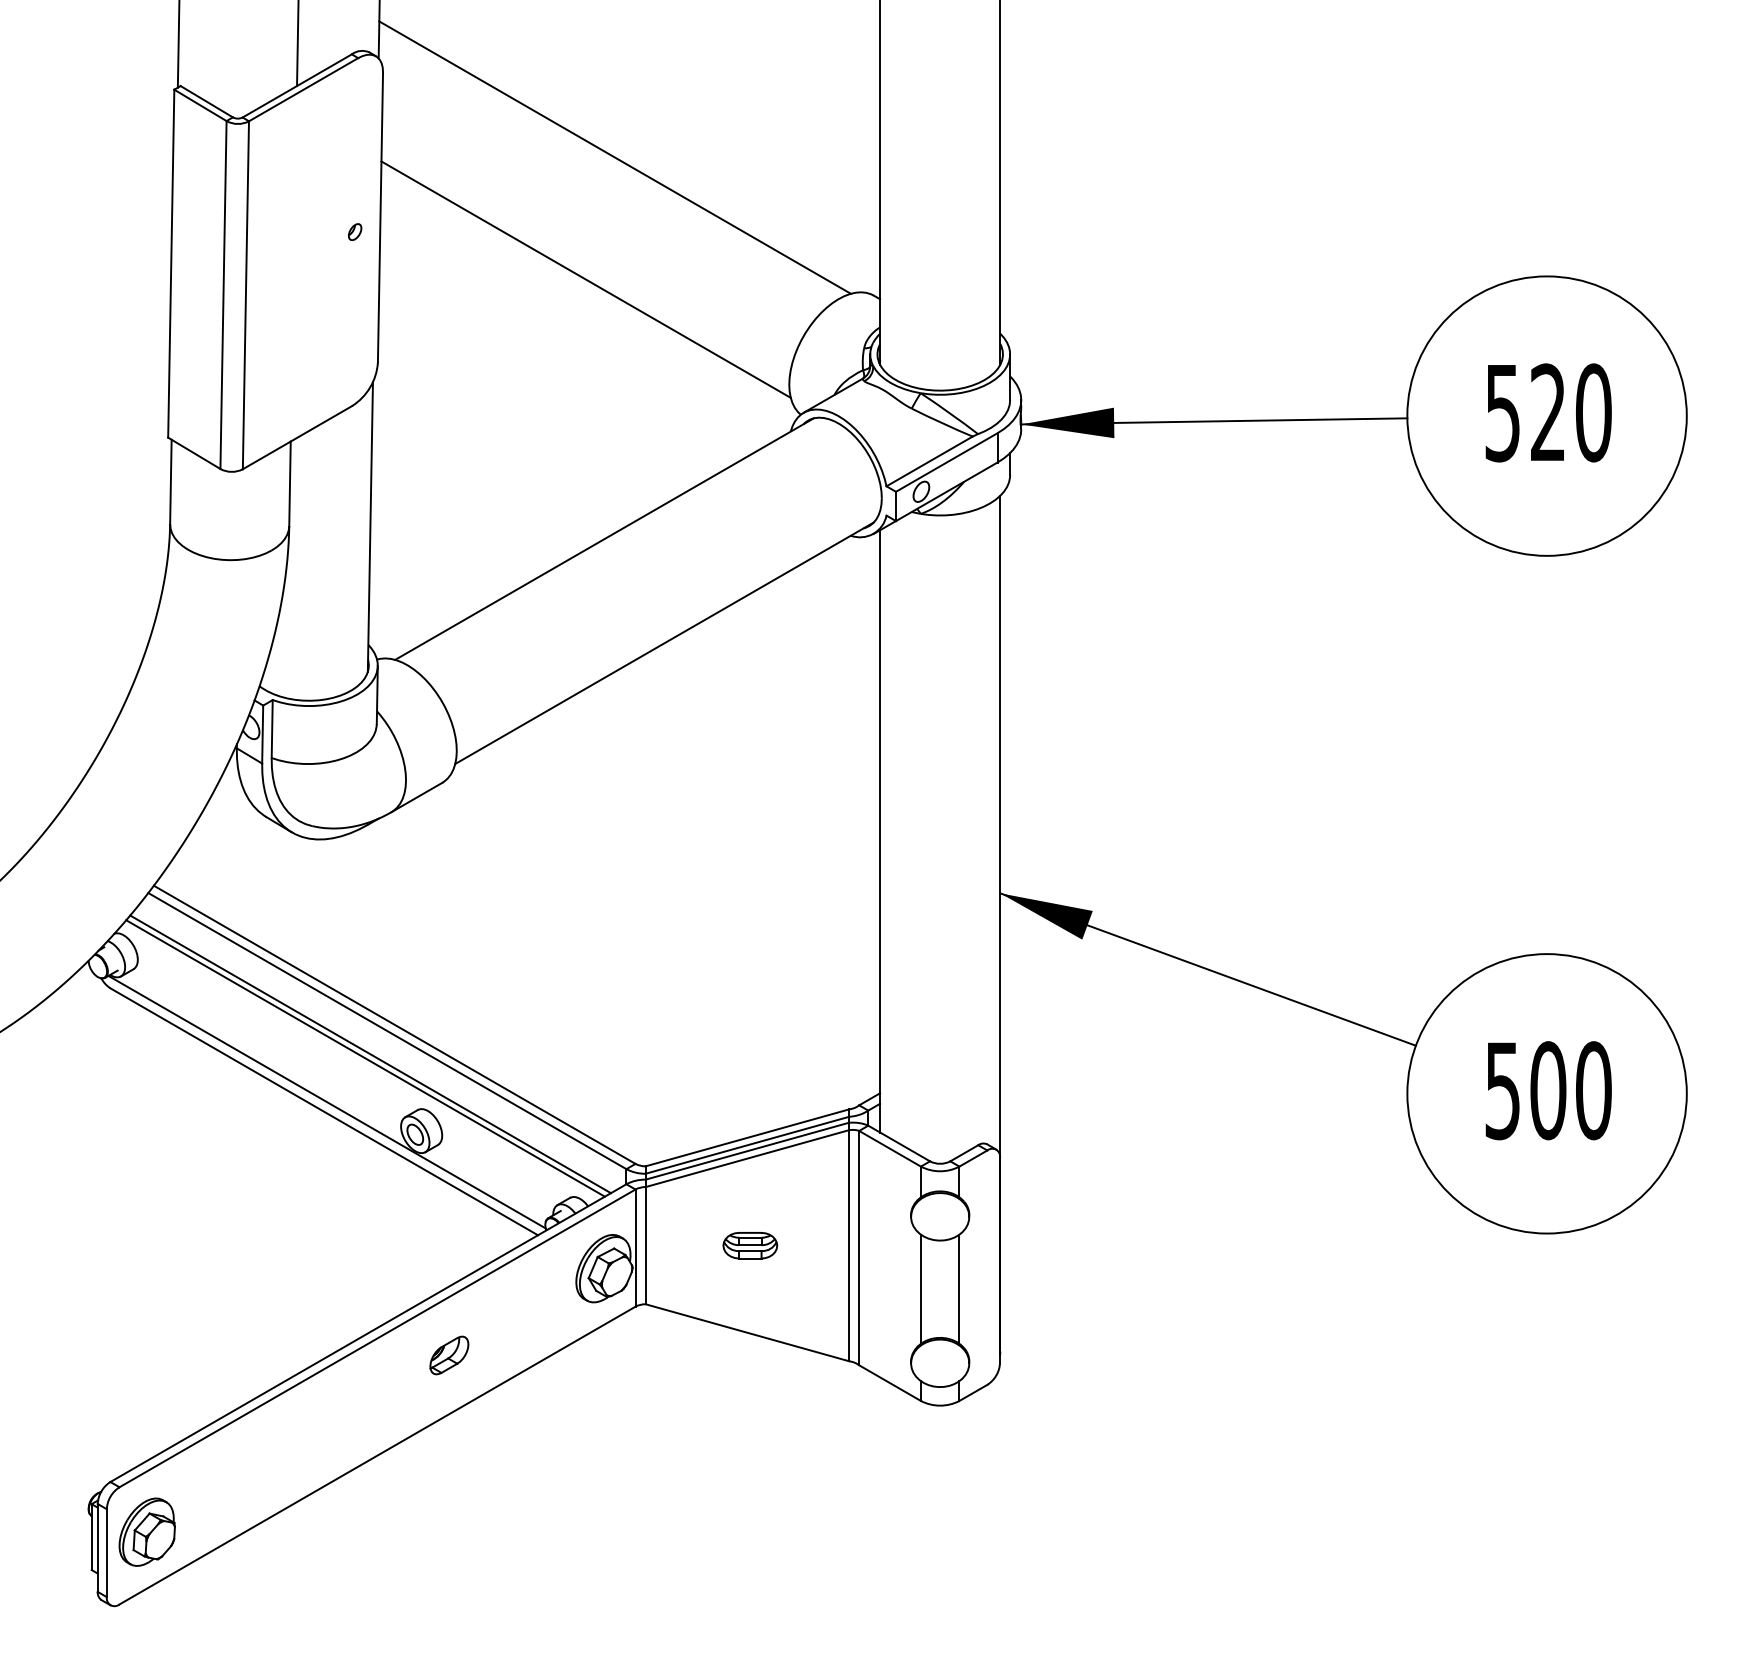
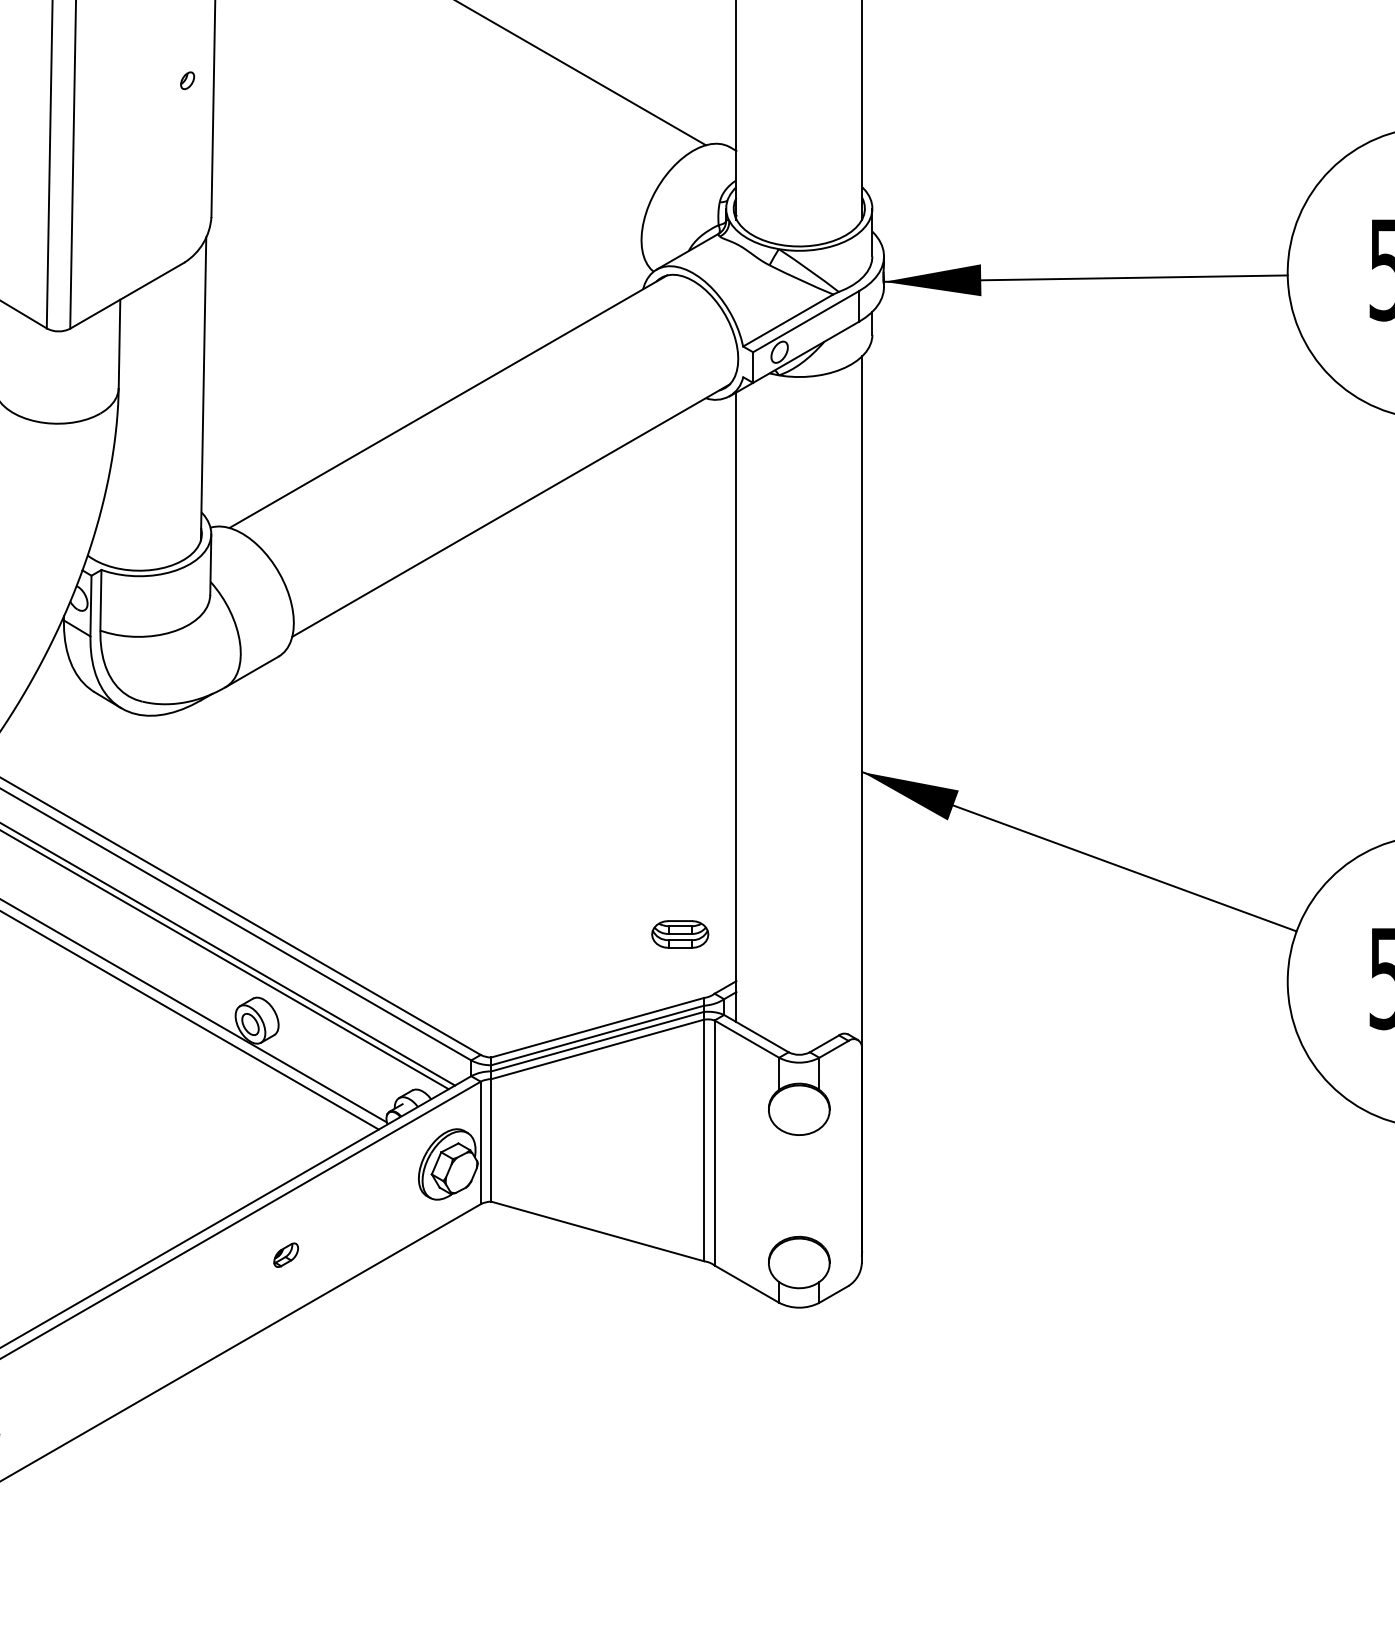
line: (585, 279) -> (428, 130), removed
part: (750, 1245) -> (680, 934), moved
line: (920, 1288) -> (778, 1185), removed
line: (959, 1288) -> (819, 1185), removed
part: (449, 1355) -> (286, 1255), size x0.6

